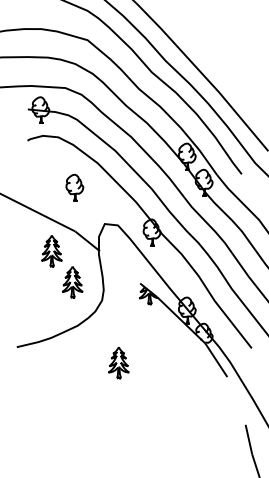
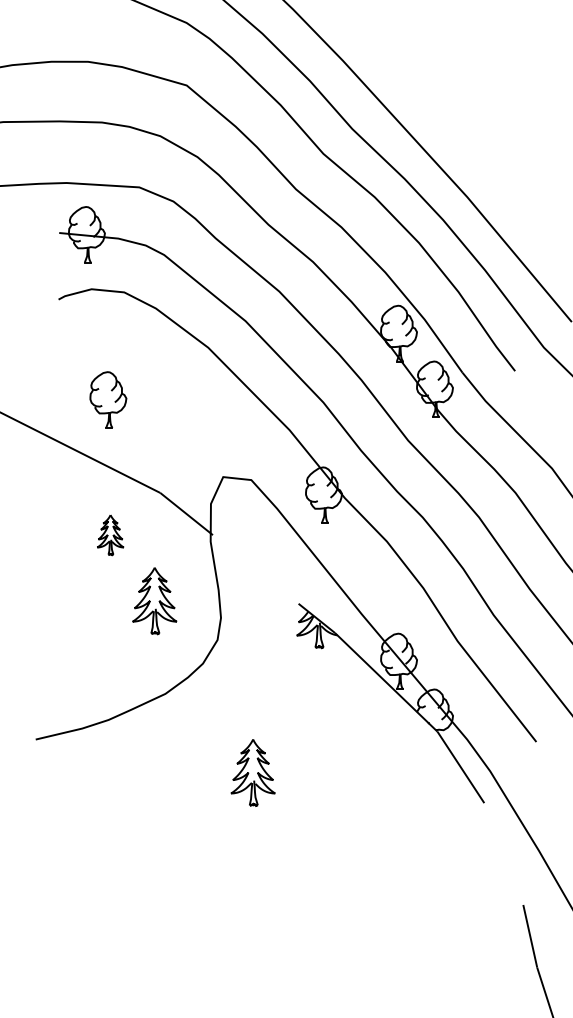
part: (74, 187) -> (107, 399), moved
part: (51, 251) -> (109, 535), size x0.6

